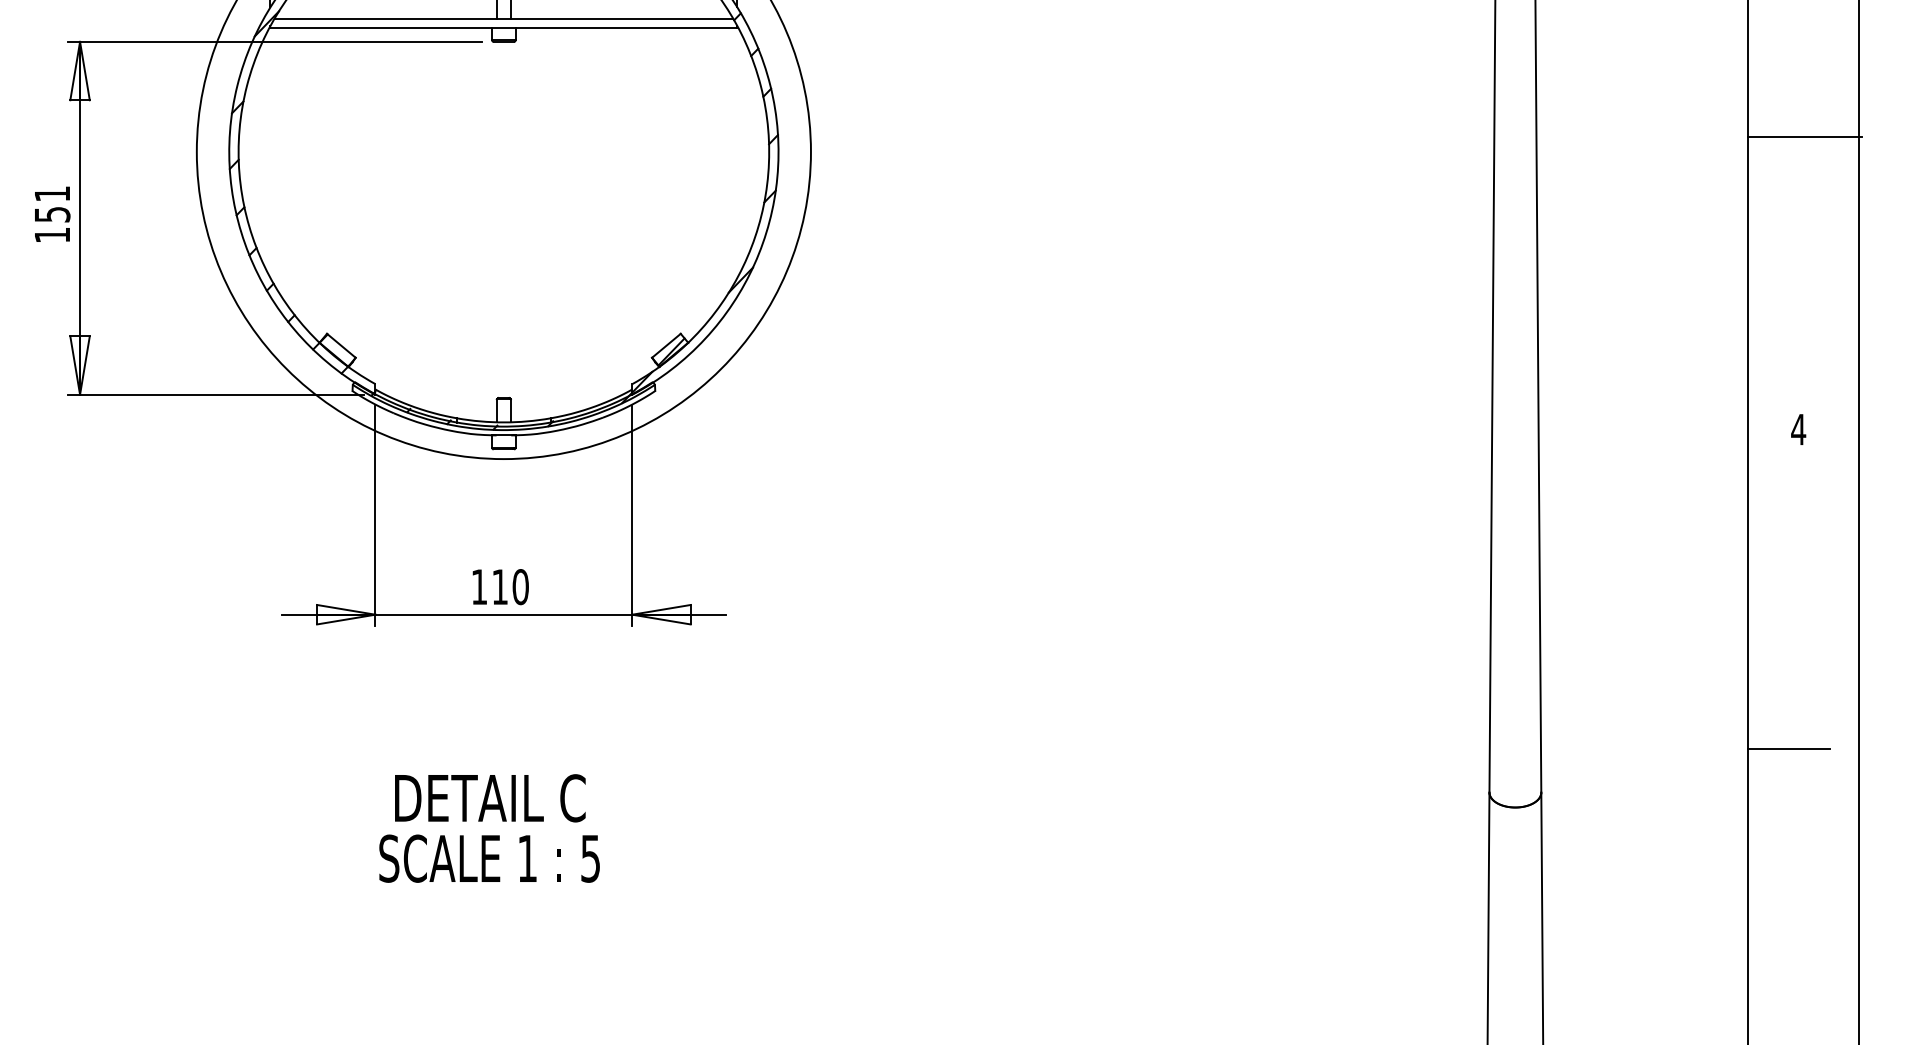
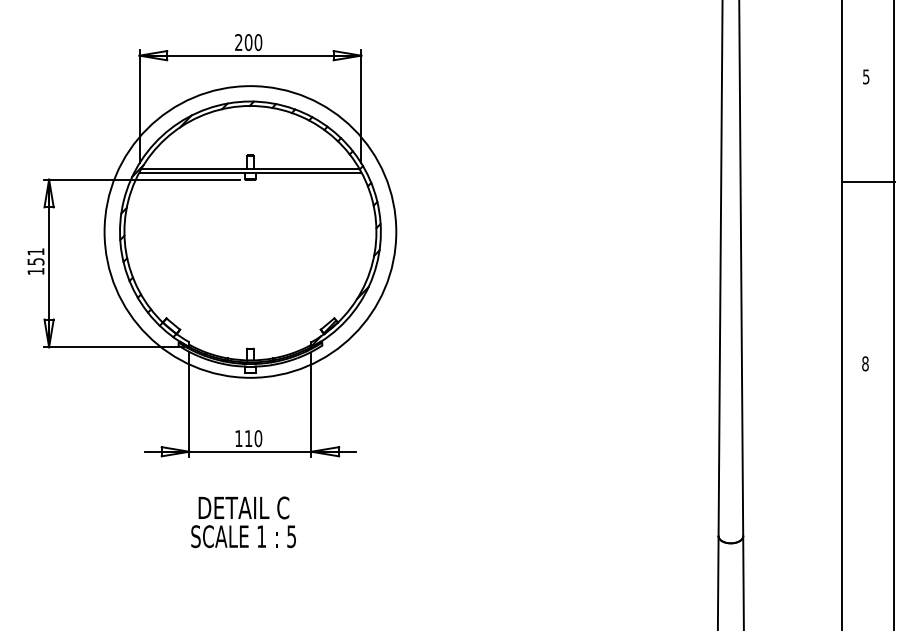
line: (1805, 136) -> (868, 181), moved
text: (1796, 428) -> (864, 363), 4 -> 8
line: (1788, 748) -> (860, 515), removed
text: (489, 828) -> (243, 522), moved

